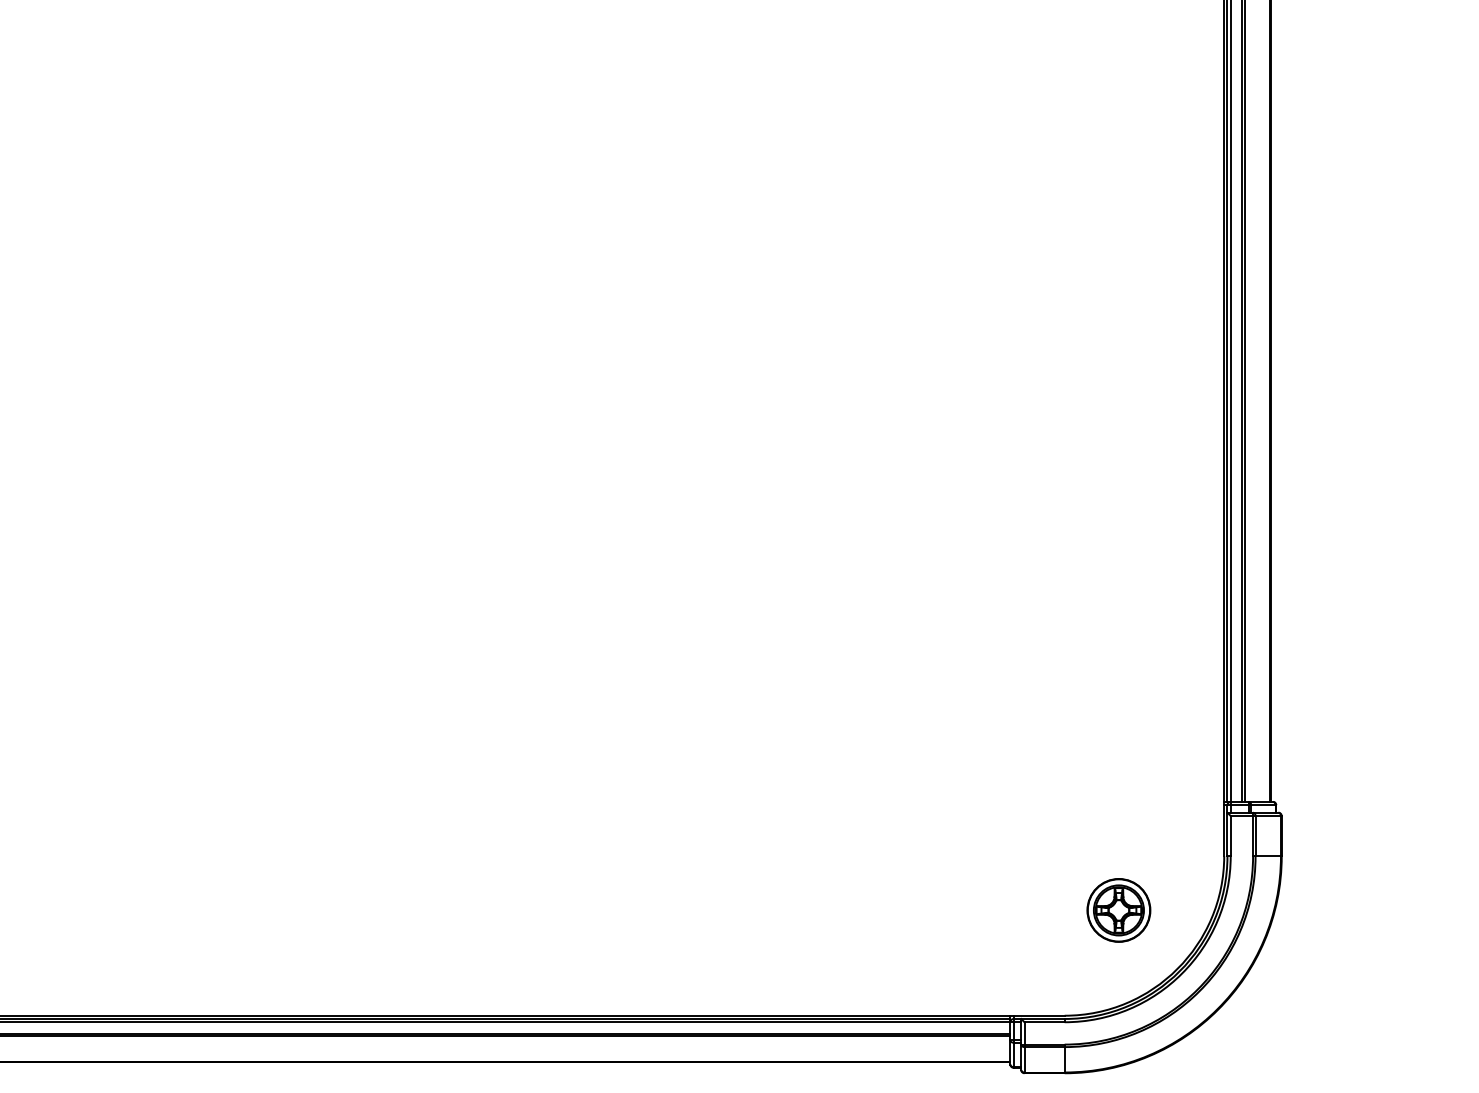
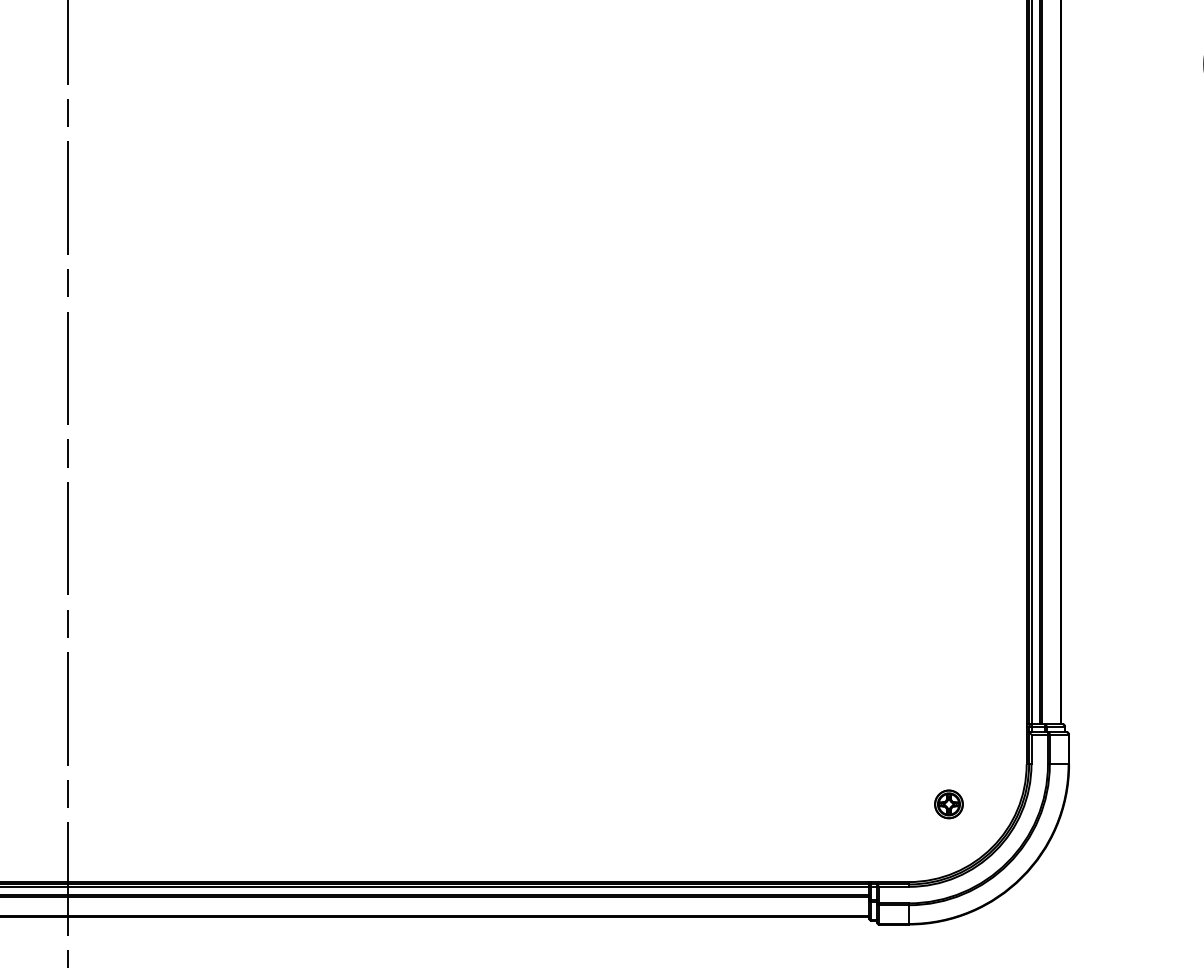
part: (1118, 910) -> (948, 804), size x0.6

